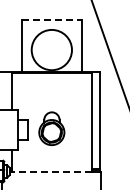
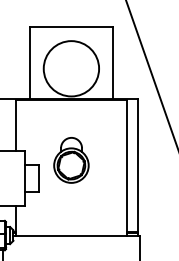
line: (52, 19) -> (72, 26), dashed -> solid
part: (51, 128) -> (70, 160), moved
line: (51, 172) -> (70, 236), dashed -> solid

